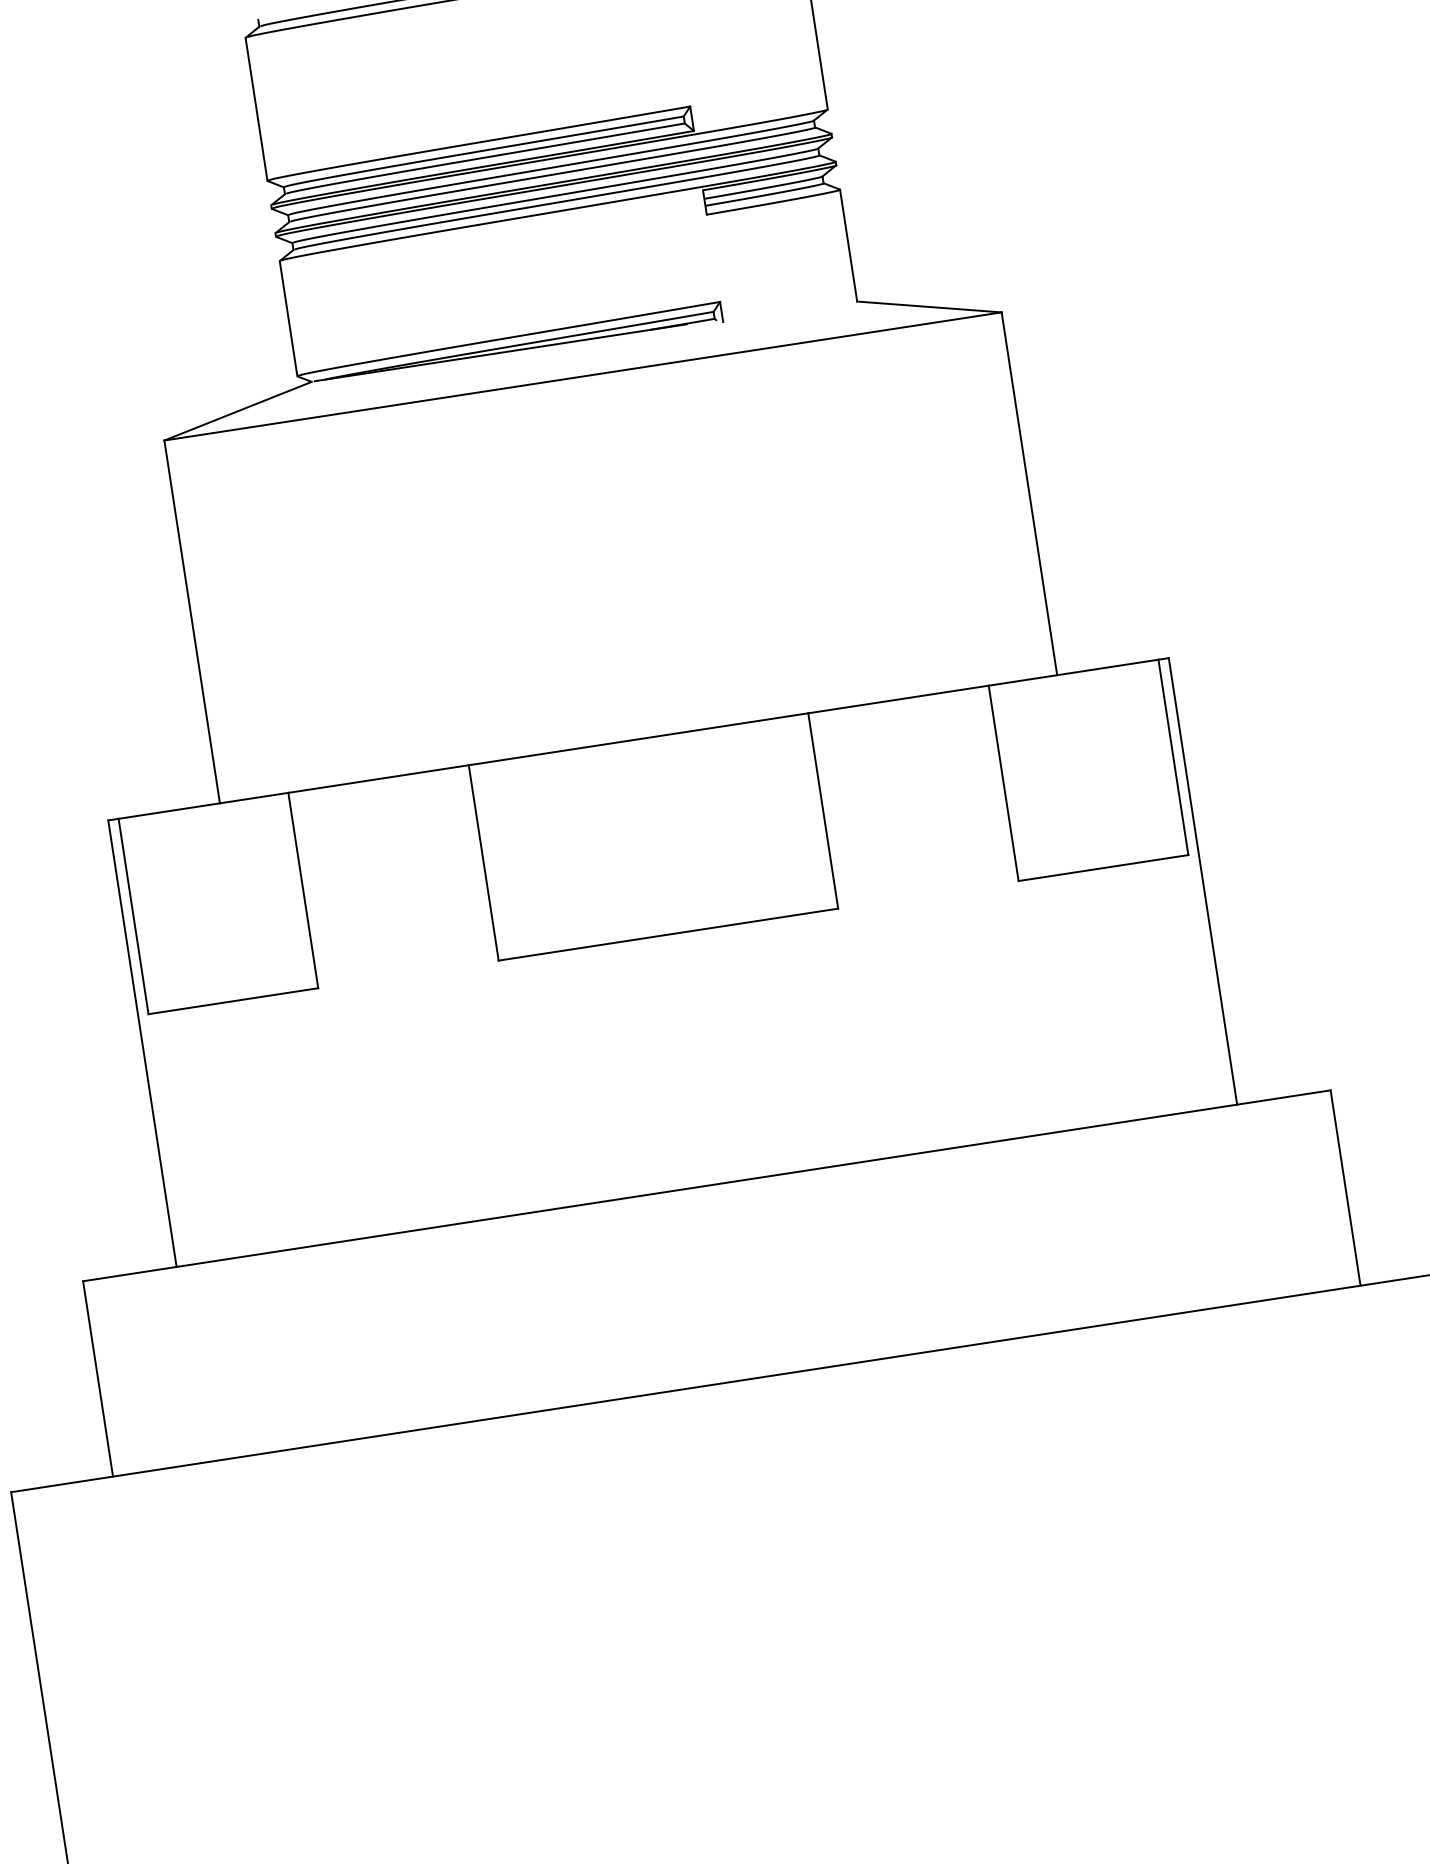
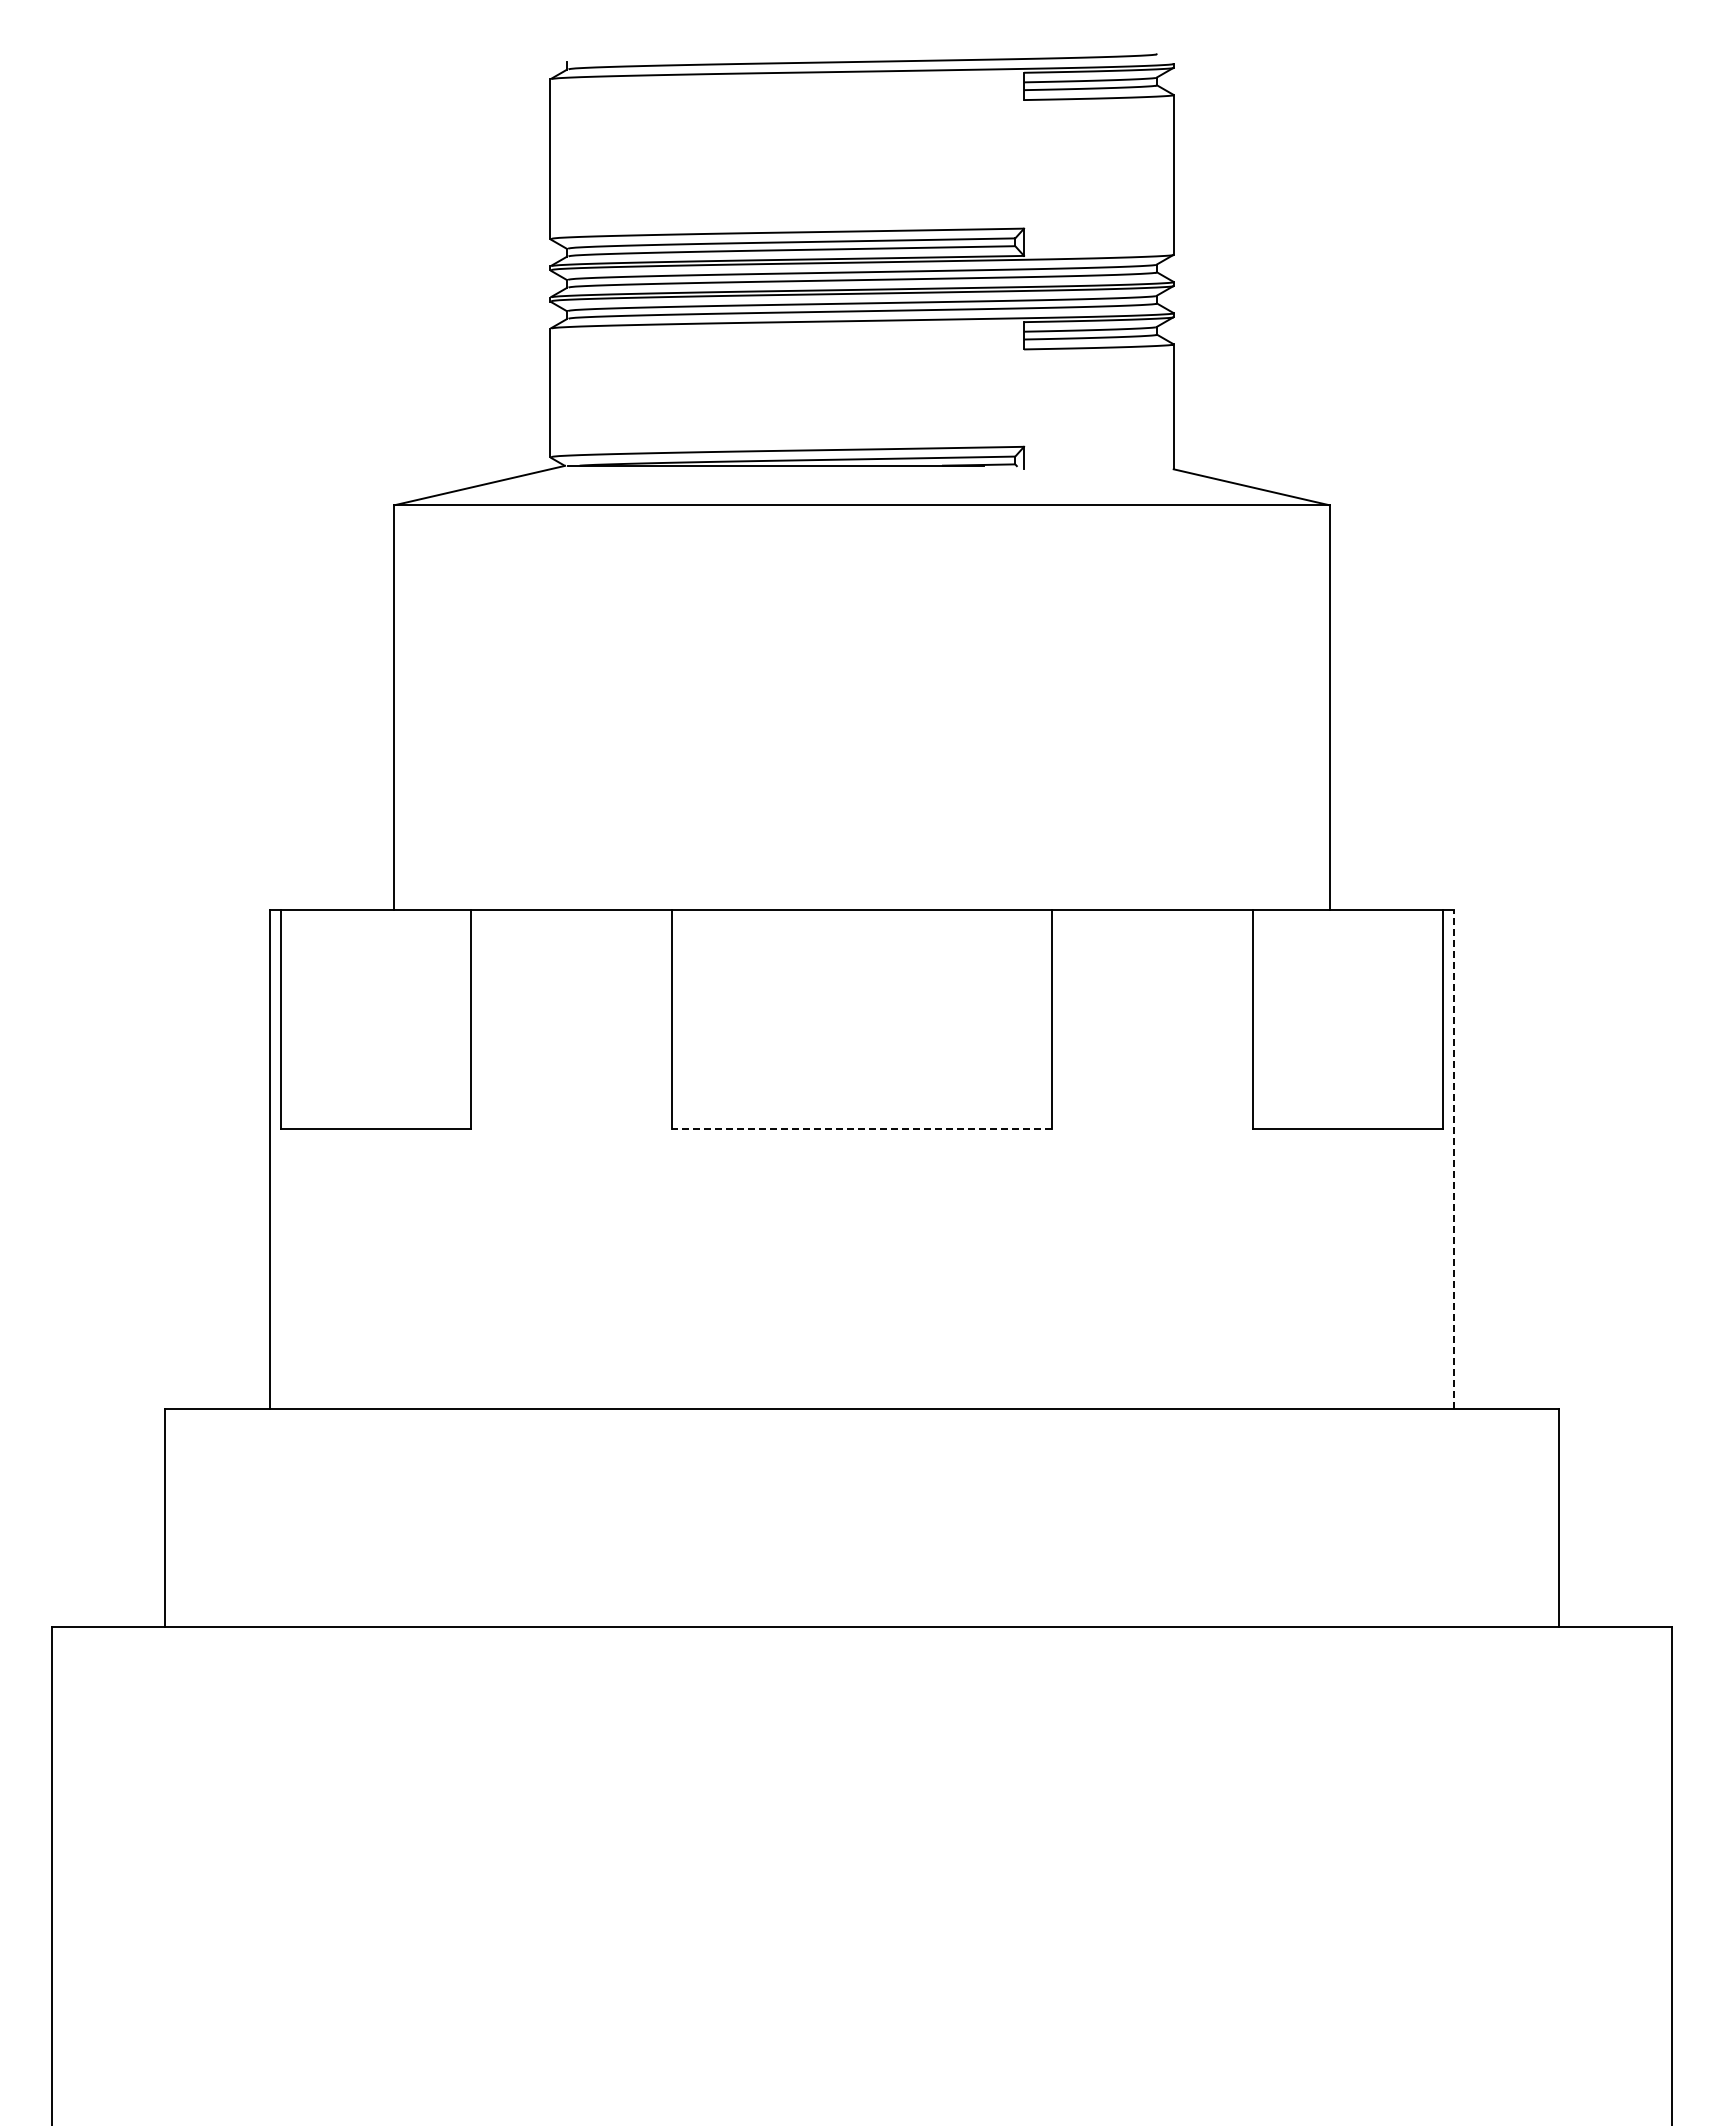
line: (1203, 881) -> (1454, 1159), solid -> dashed
line: (667, 934) -> (861, 1128), solid -> dashed

